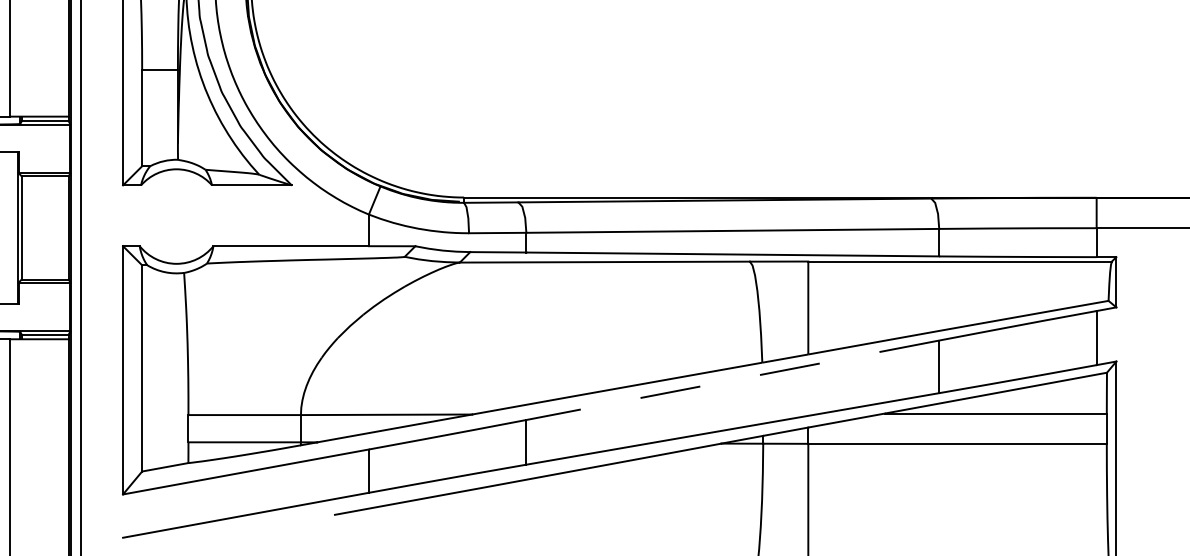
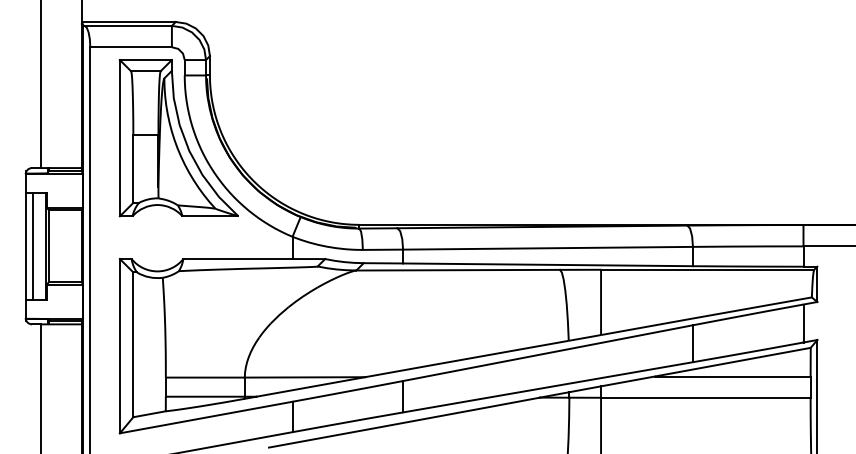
line: (733, 380) -> (548, 353), dashed -> solid

